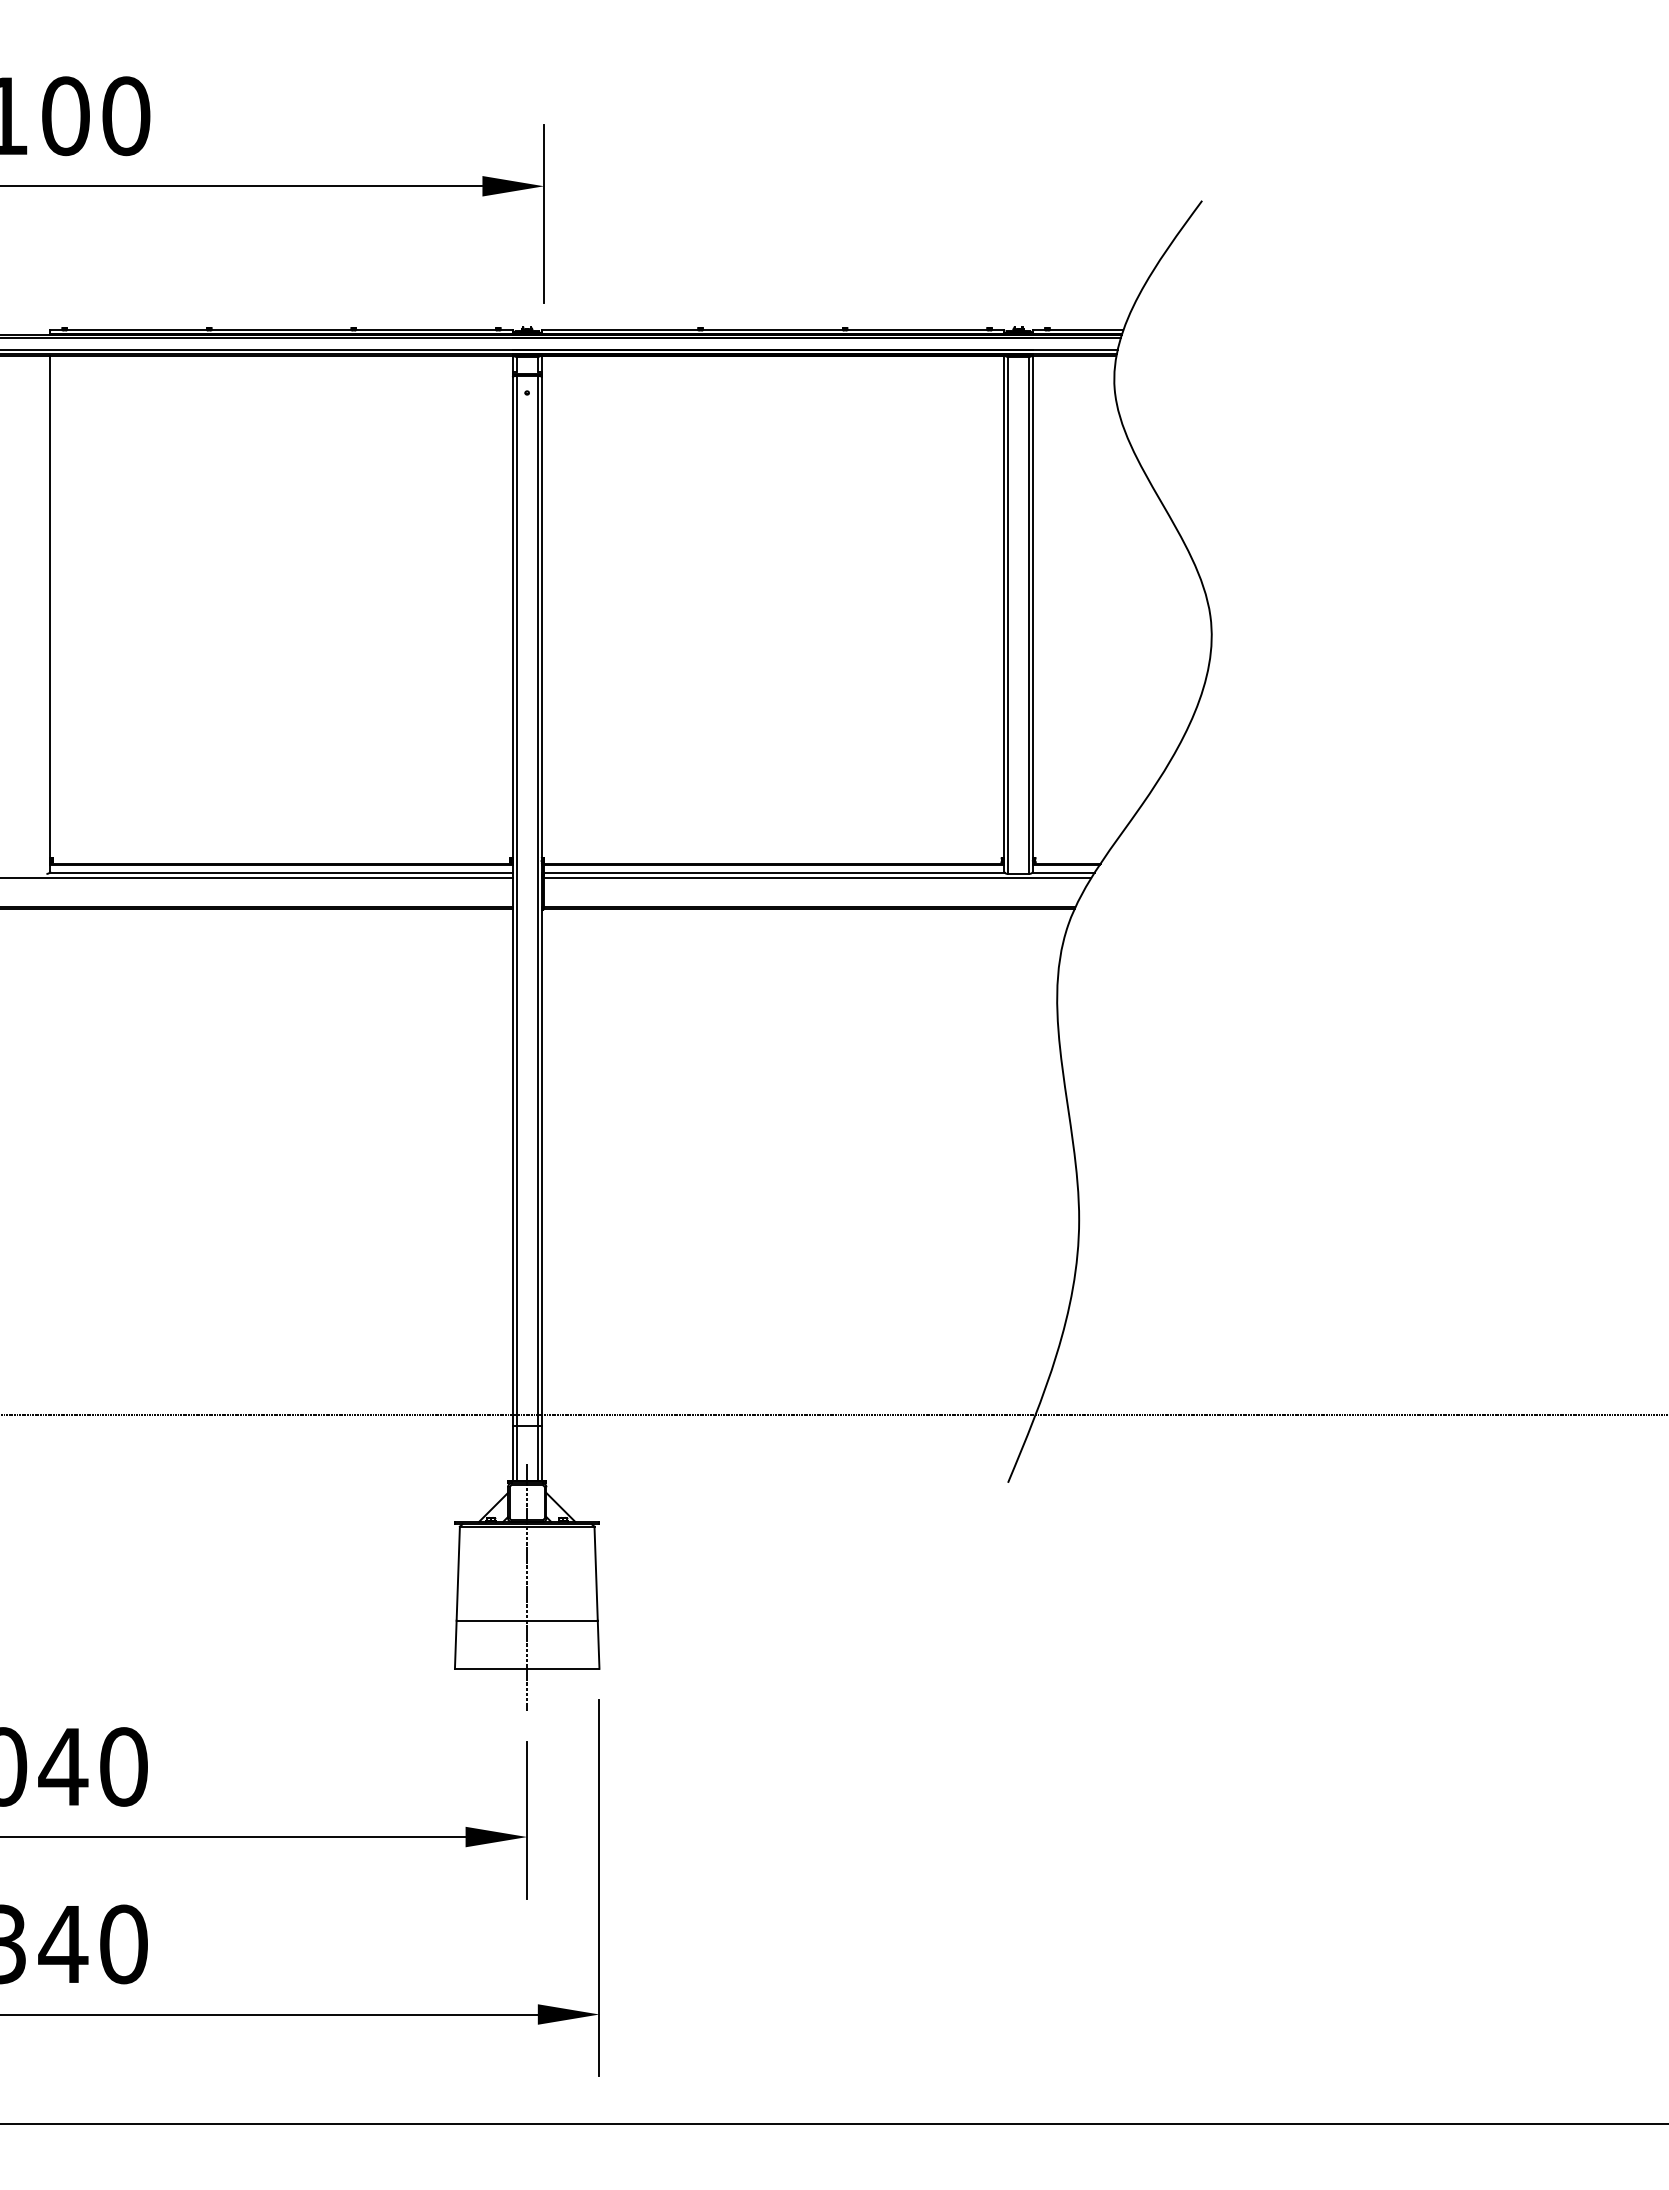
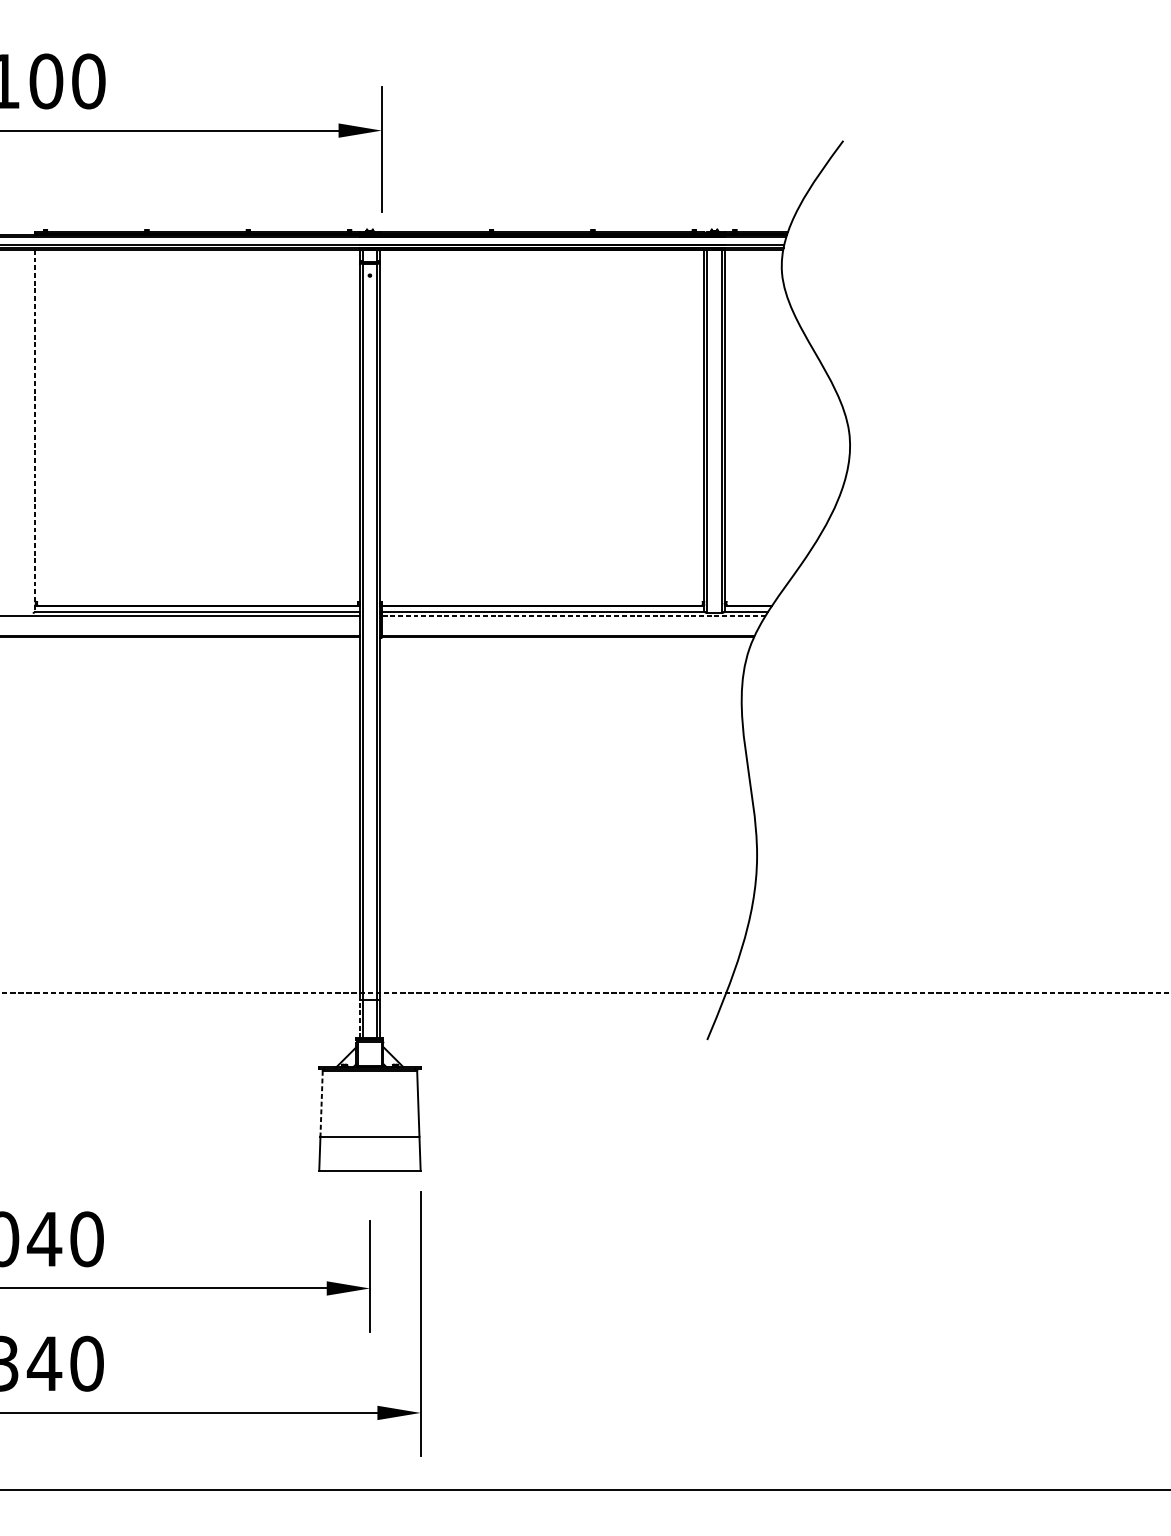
line: (50, 613) -> (35, 430), solid -> dashed
line: (816, 877) -> (572, 615), solid -> dashed
line: (512, 1452) -> (359, 1018), solid -> dashed
line: (458, 1573) -> (321, 1103), solid -> dashed
line: (527, 1587) -> (370, 1113), removed

